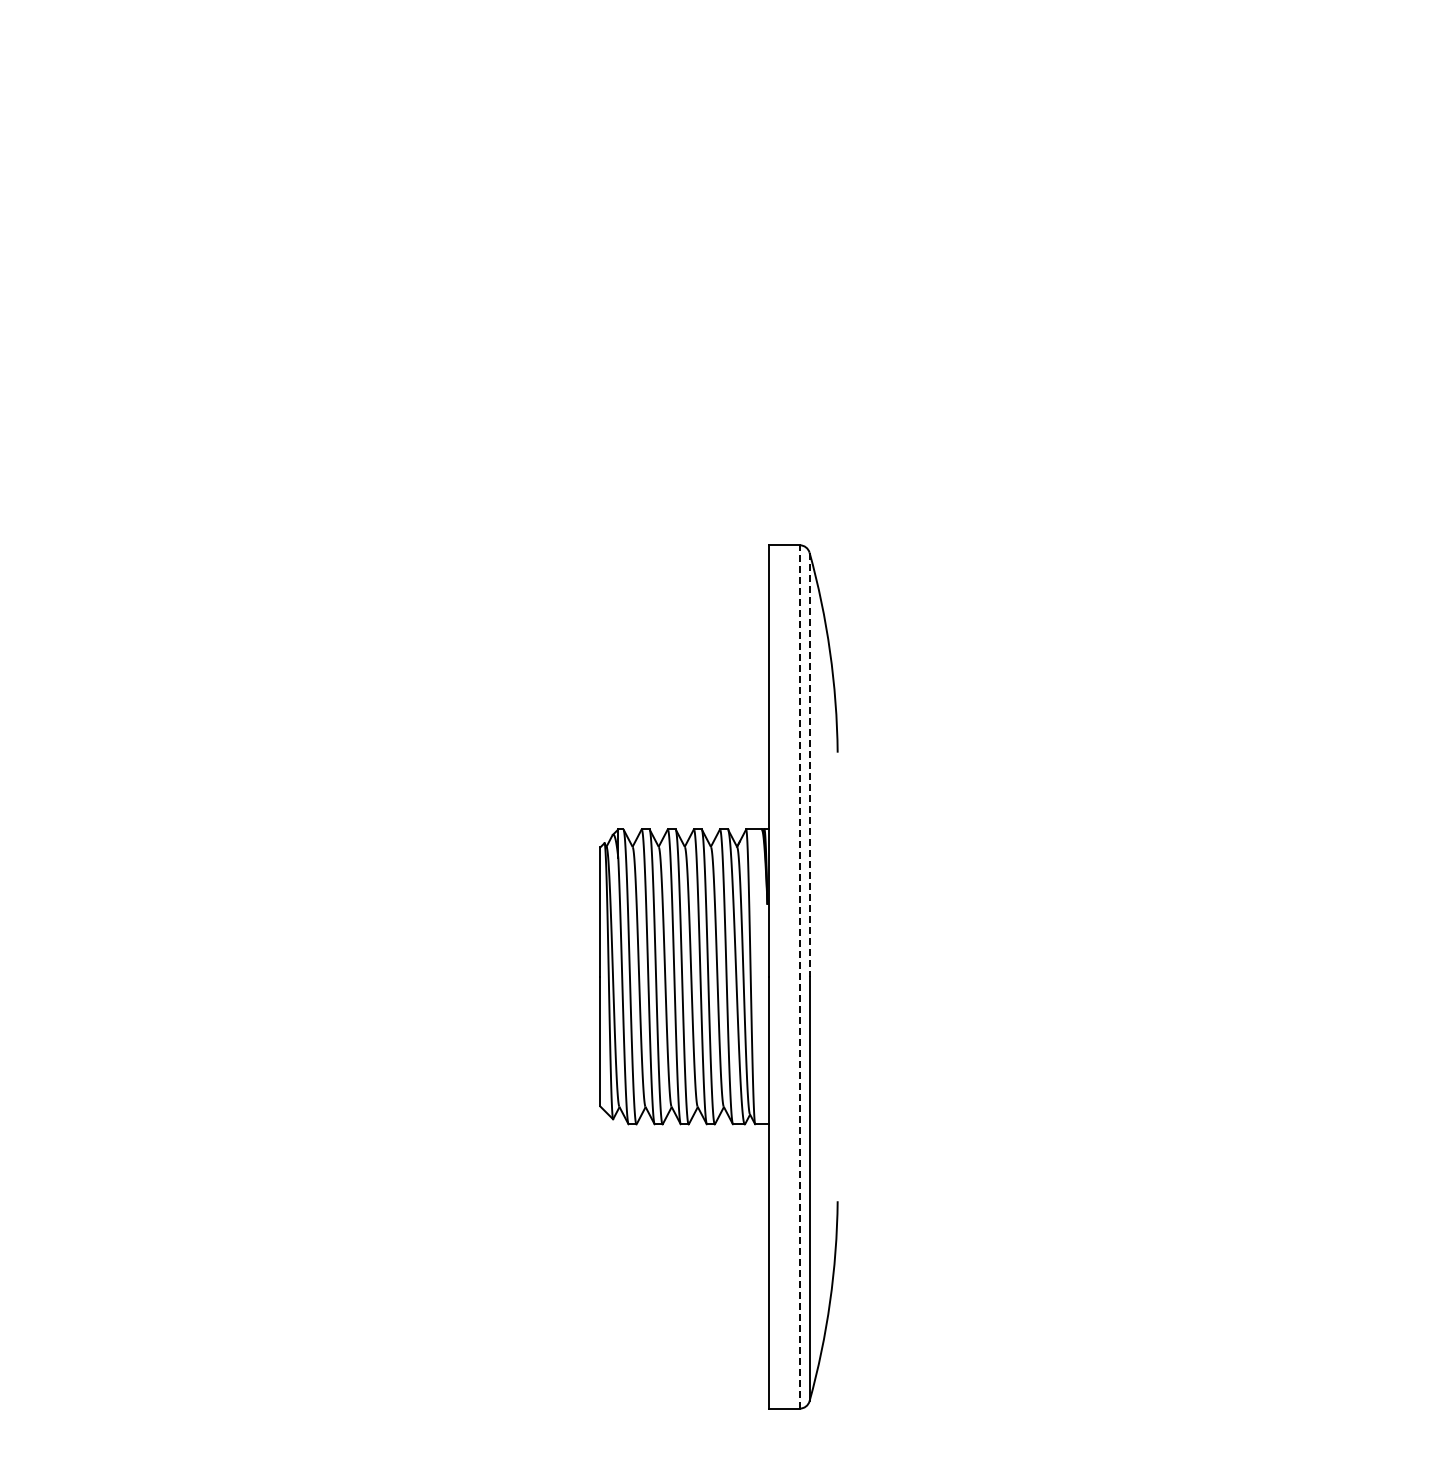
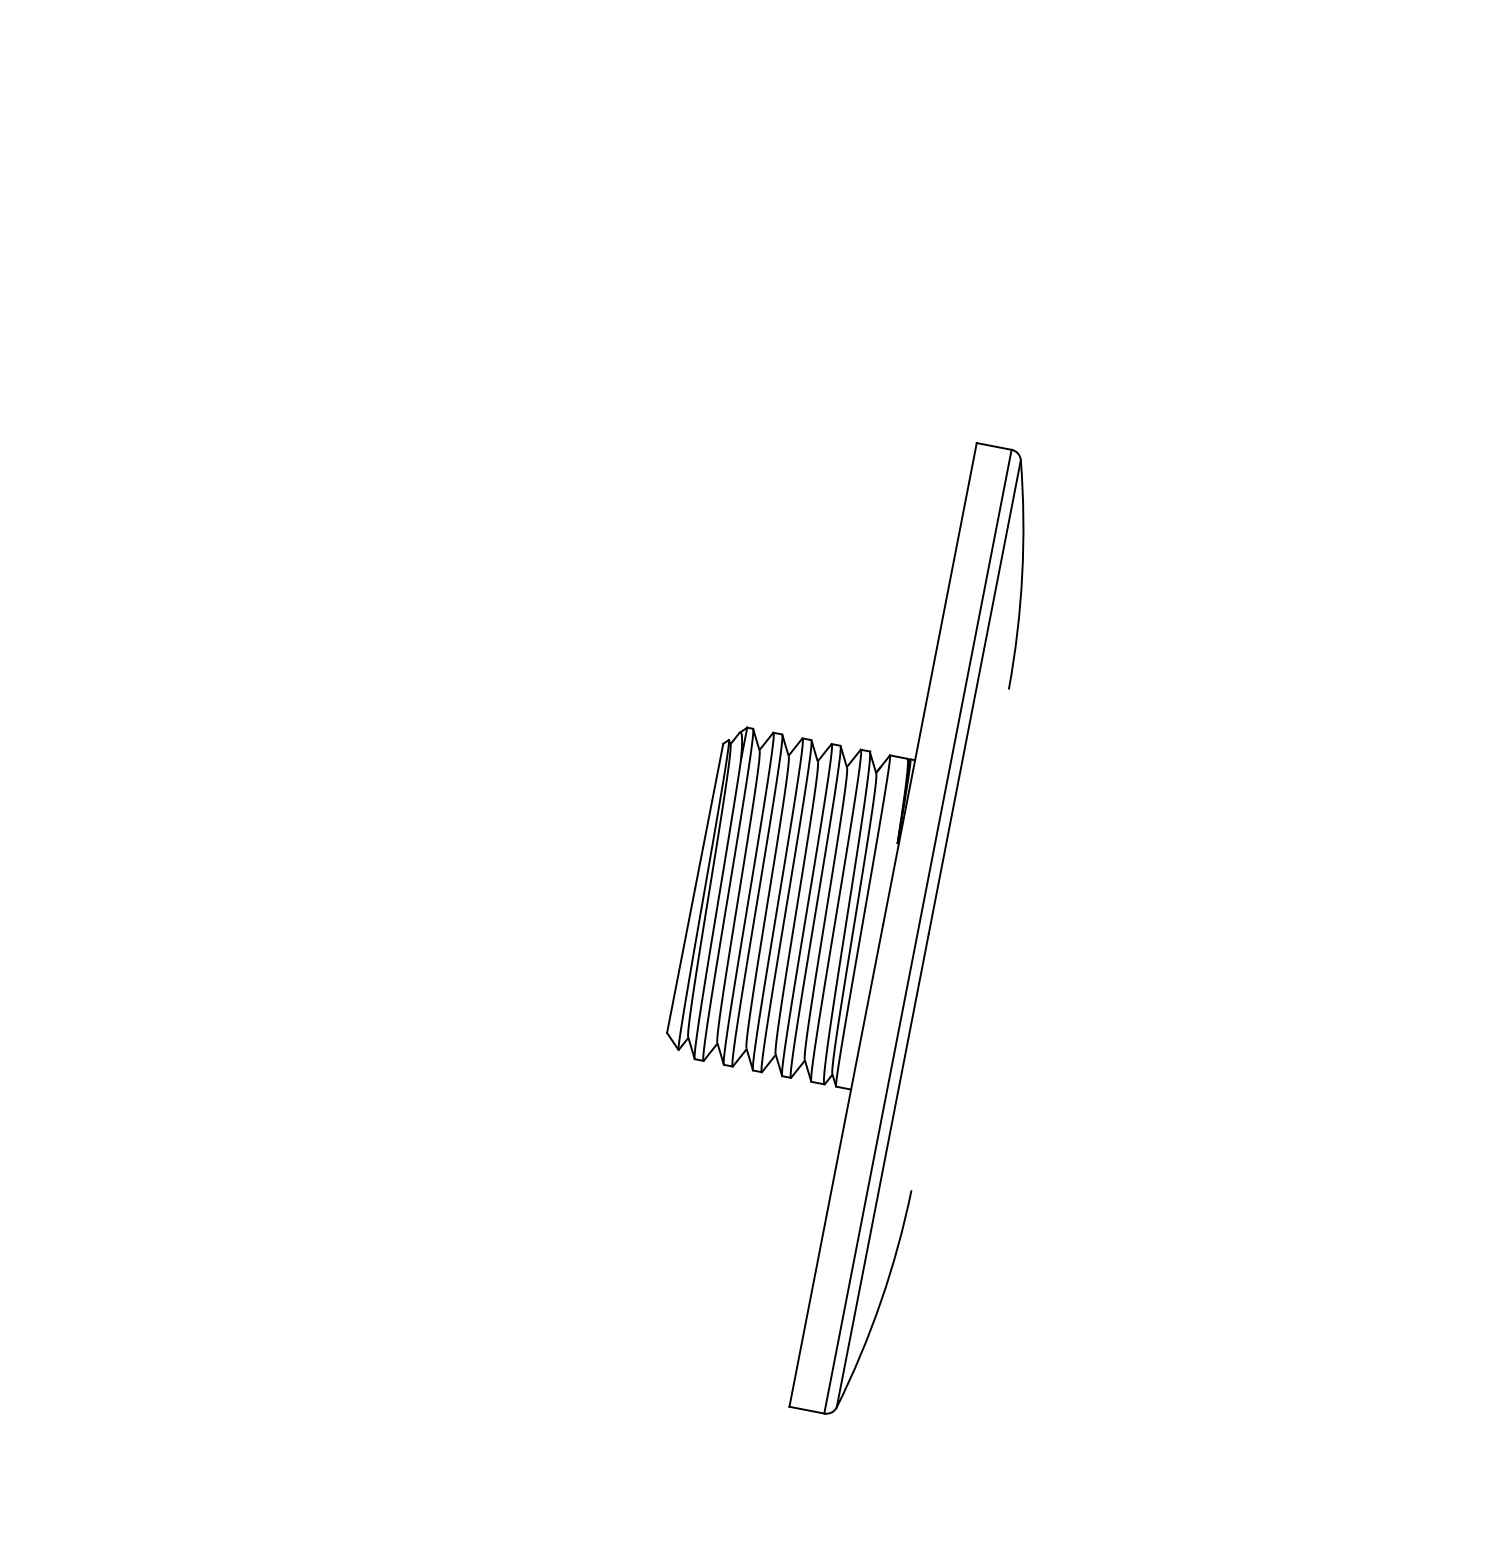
line: (809, 765) -> (974, 697), dashed -> solid
line: (799, 976) -> (917, 931), dashed -> solid

